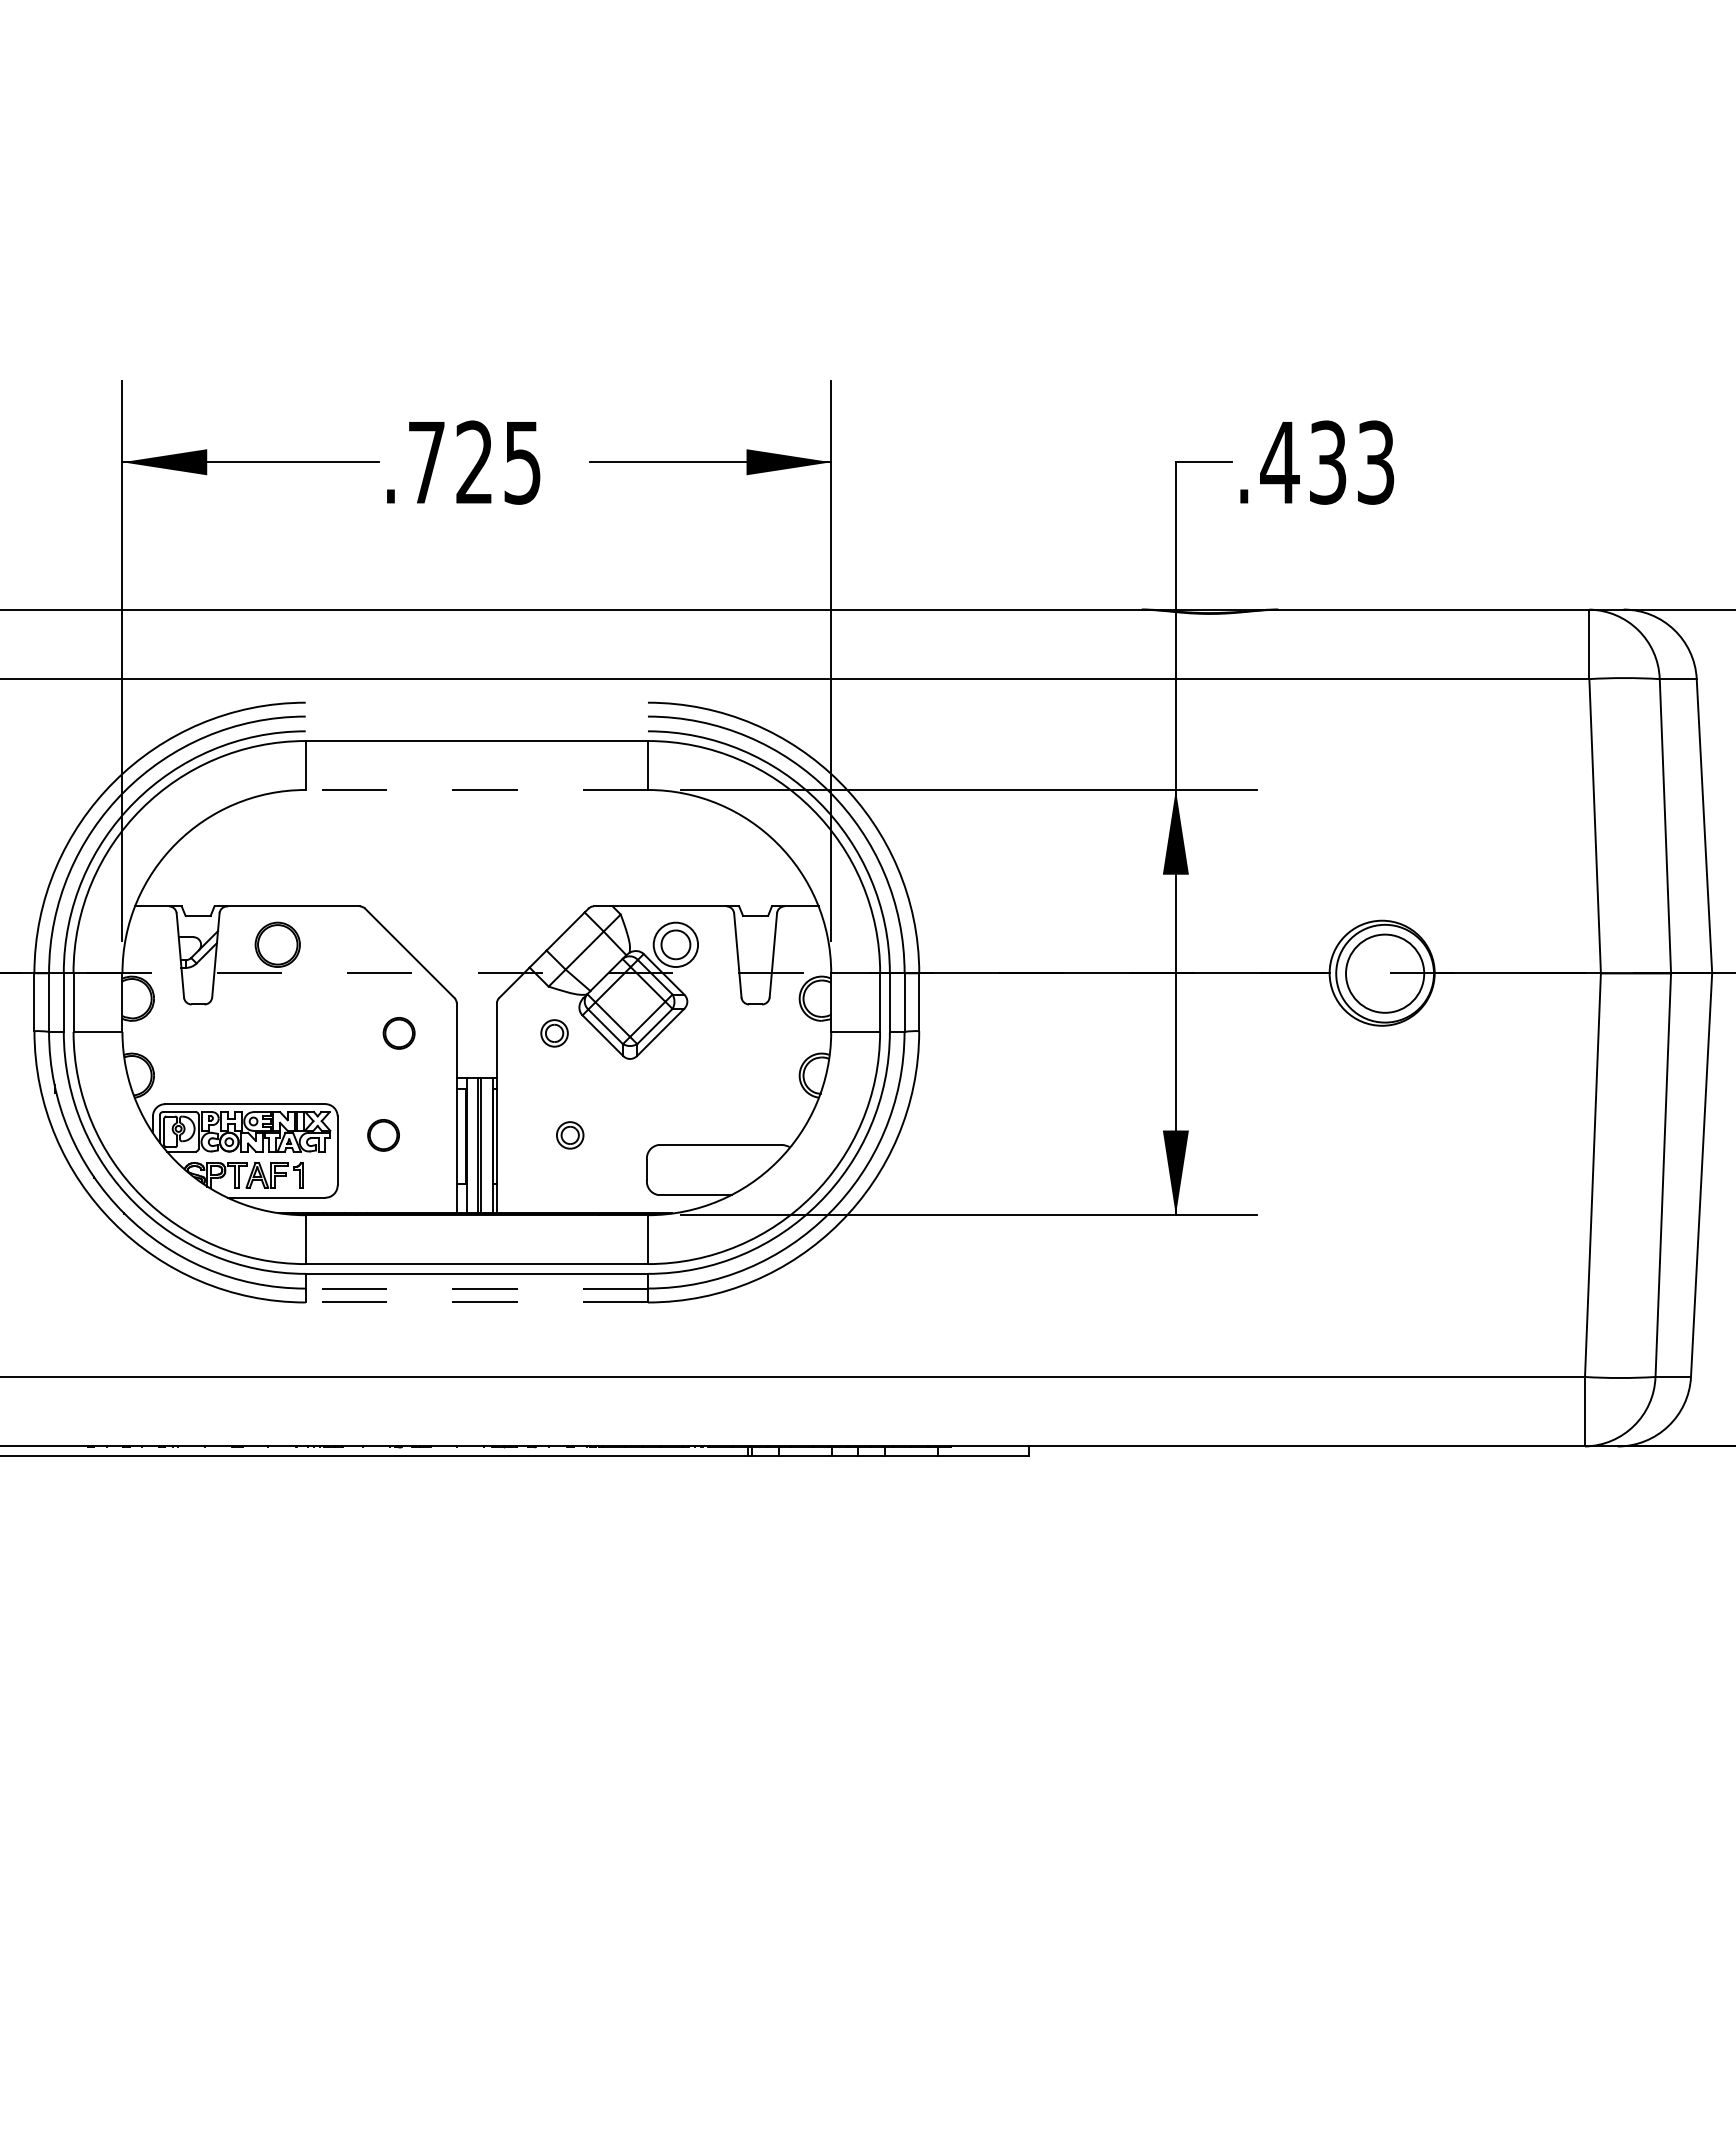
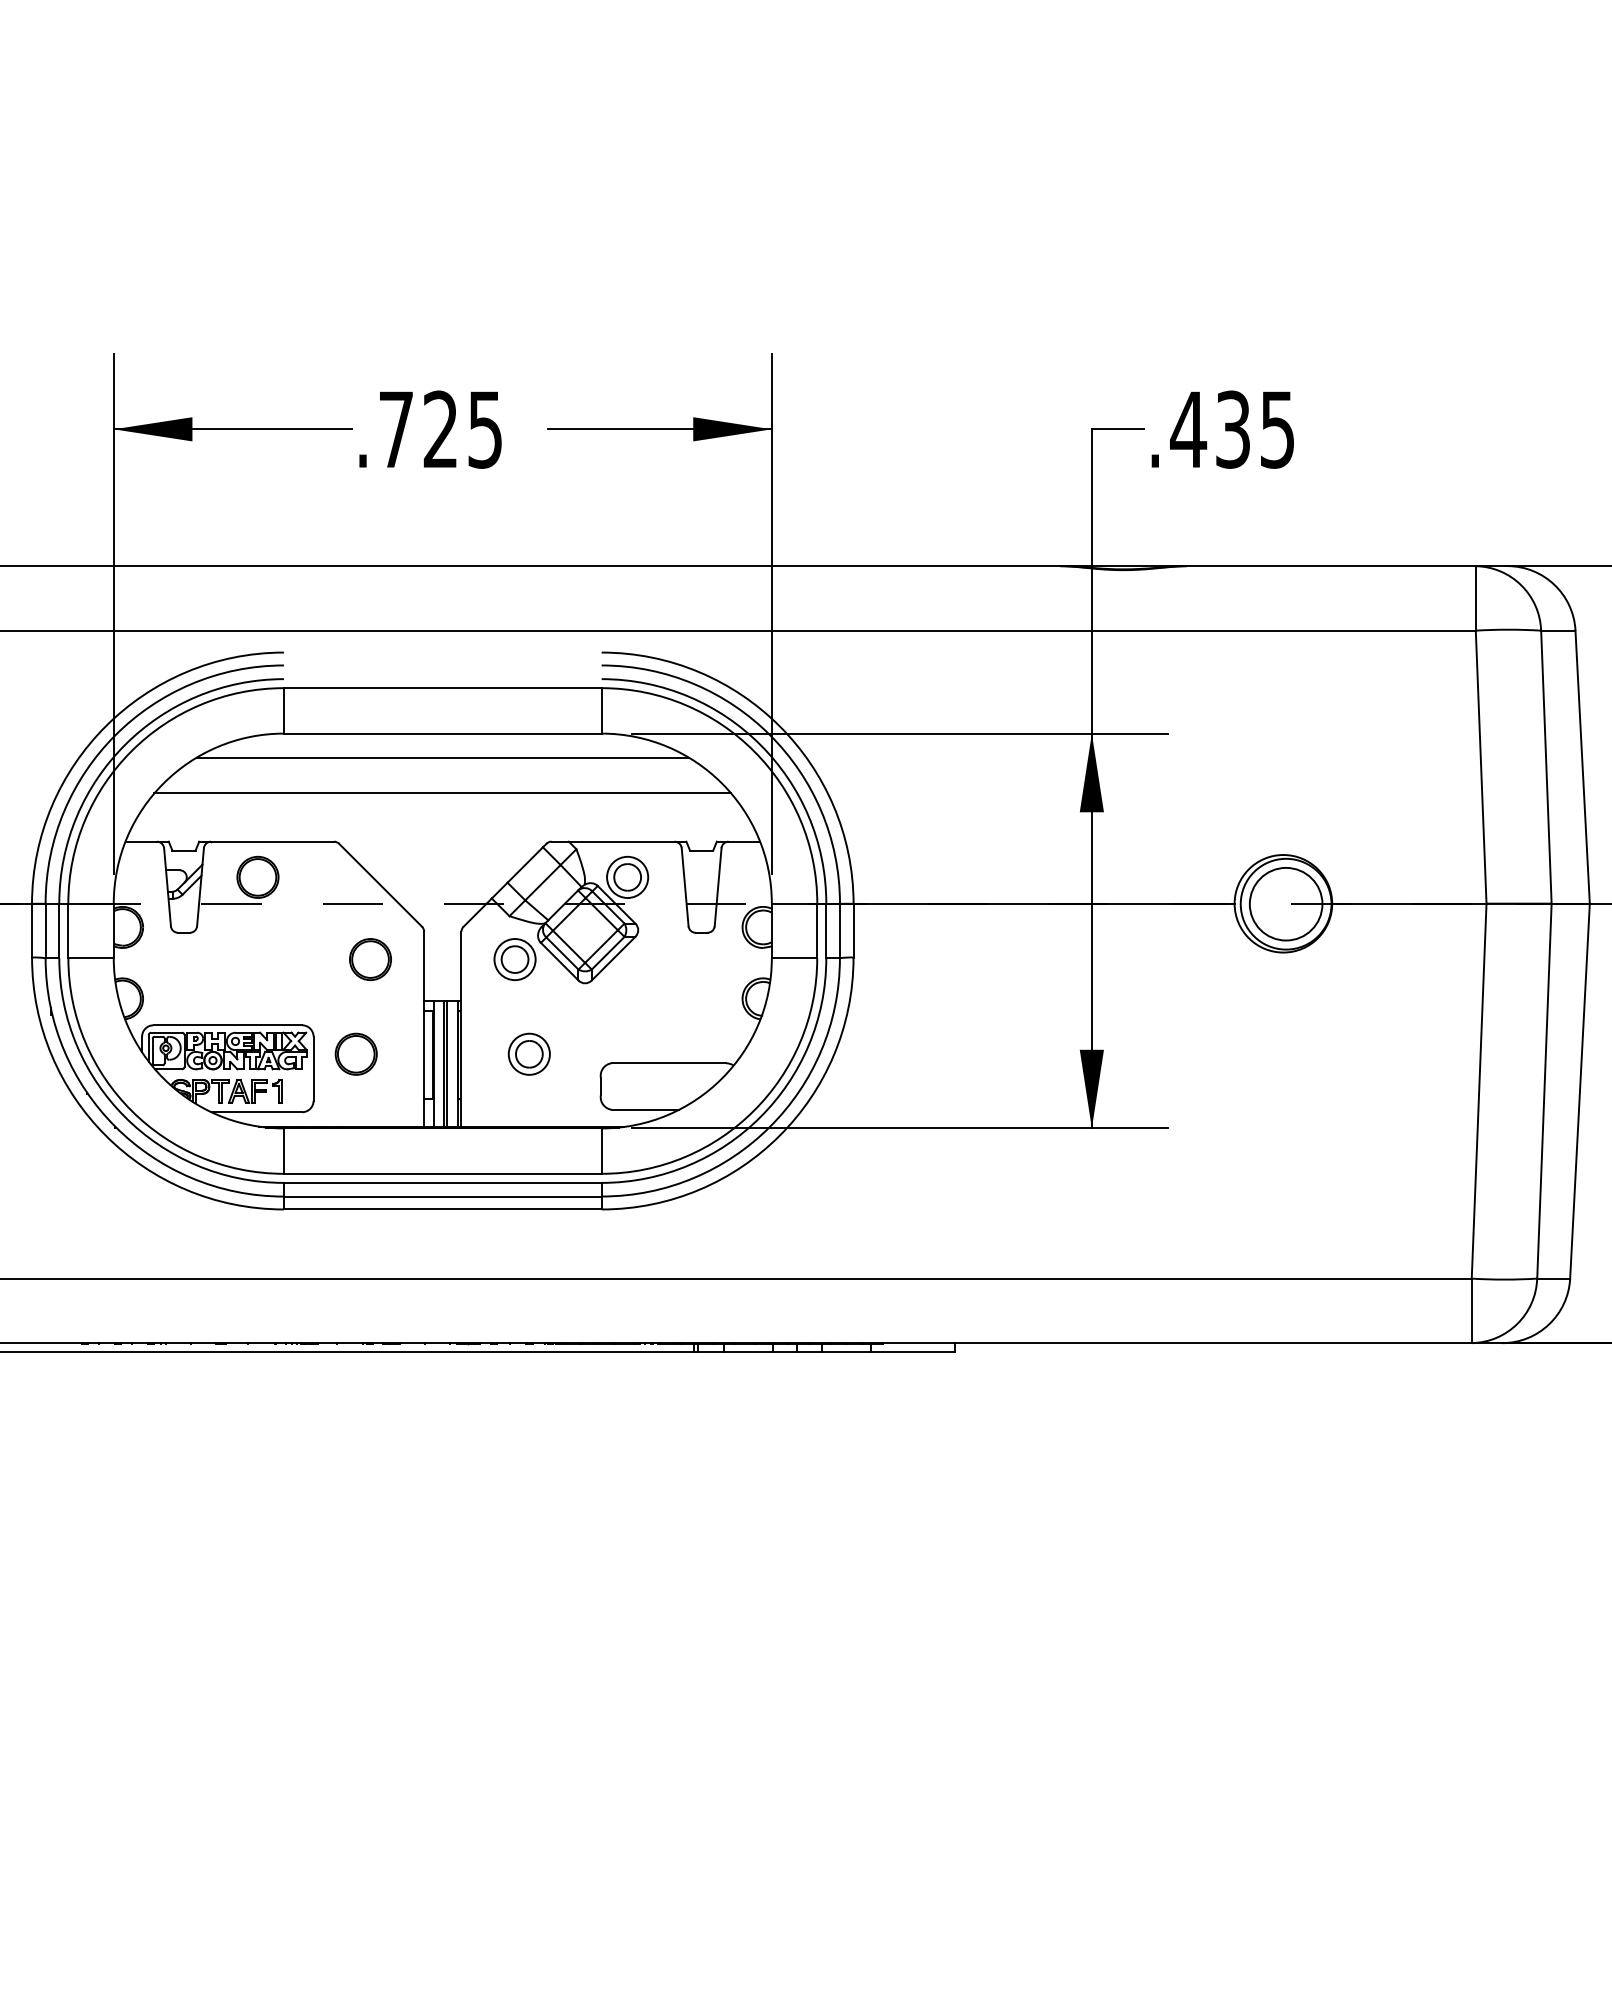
text: (1376, 462) -> (1278, 429), .433 -> .435
line: (476, 789) -> (442, 733), dashed -> solid
line: (476, 815) -> (442, 757), added
line: (476, 854) -> (442, 793), added
part: (399, 1033) -> (370, 959), size x1.43
part: (554, 1033) -> (514, 959), size x1.67
part: (383, 1135) -> (356, 1054), size x1.43
part: (570, 1135) -> (529, 1054), size x1.67
line: (476, 1288) -> (442, 1196), dashed -> solid
line: (476, 1302) -> (442, 1209), dashed -> solid

